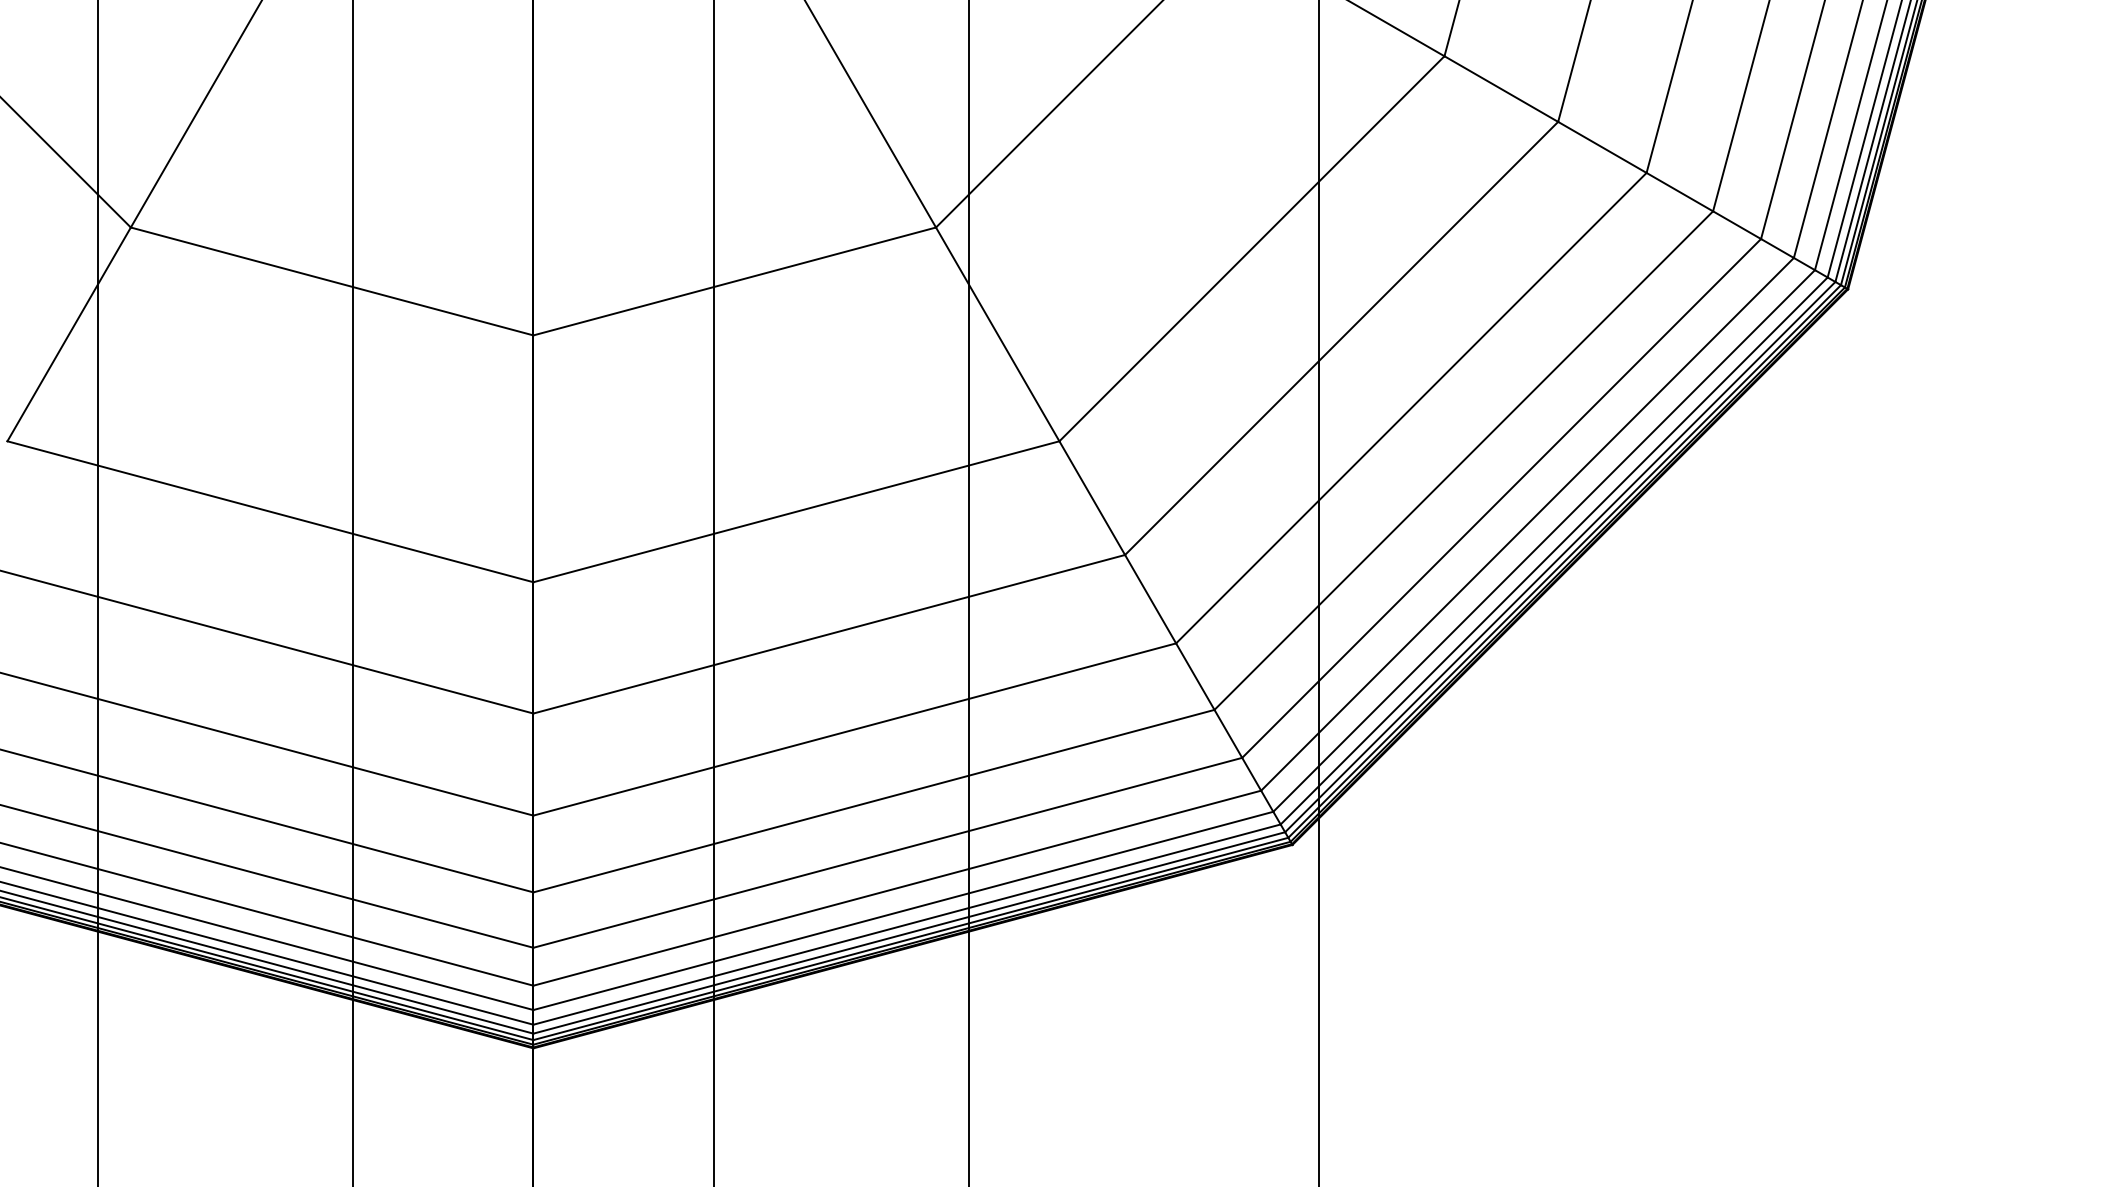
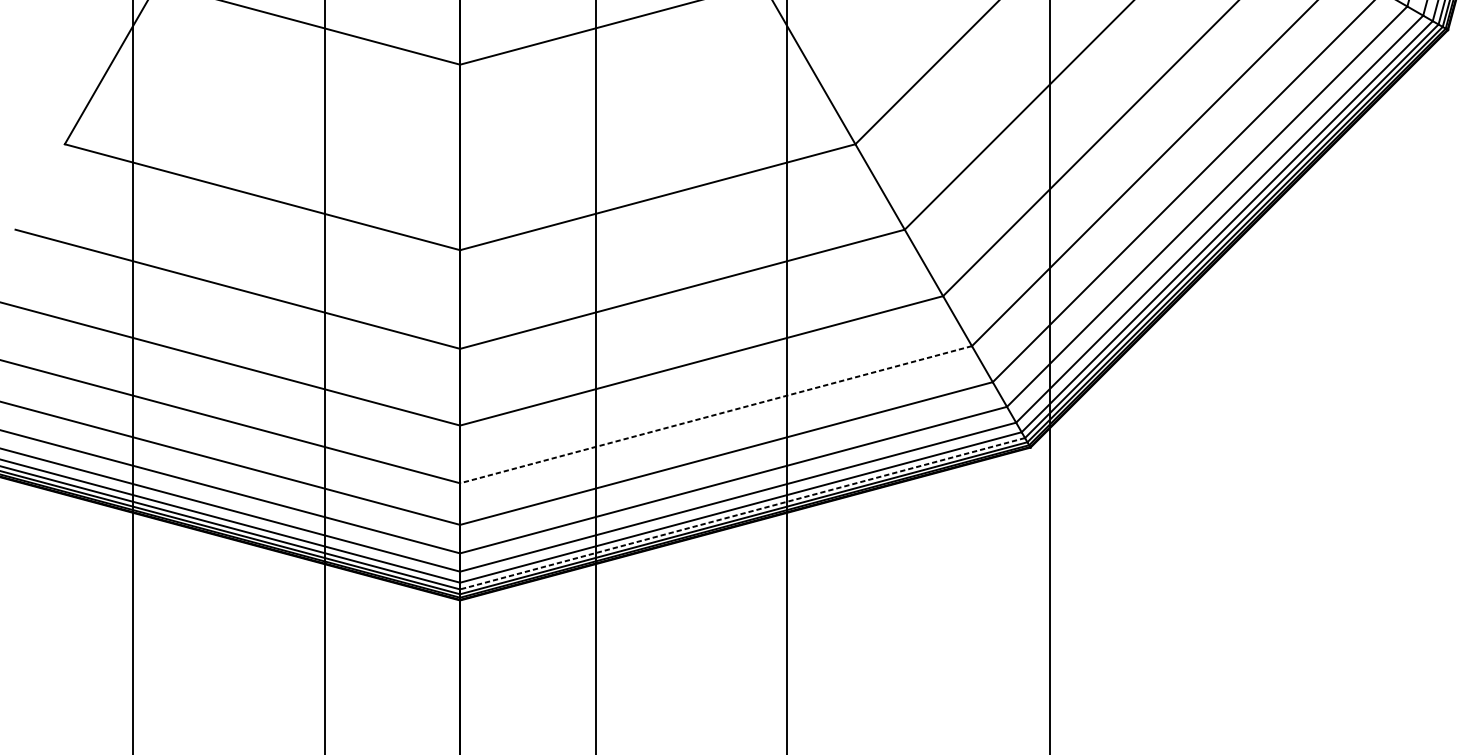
line: (873, 801) -> (715, 414), solid -> dashed
line: (908, 933) -> (742, 514), solid -> dashed

